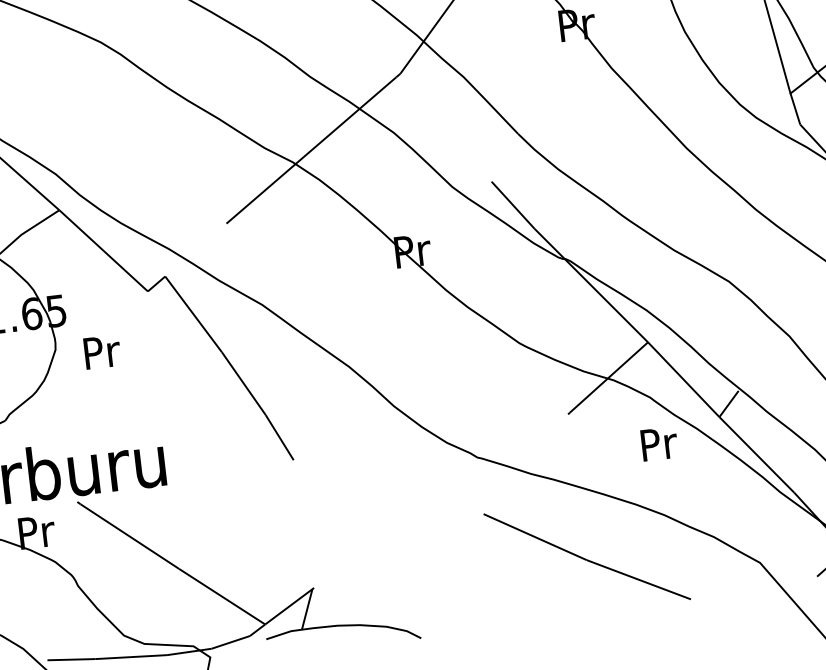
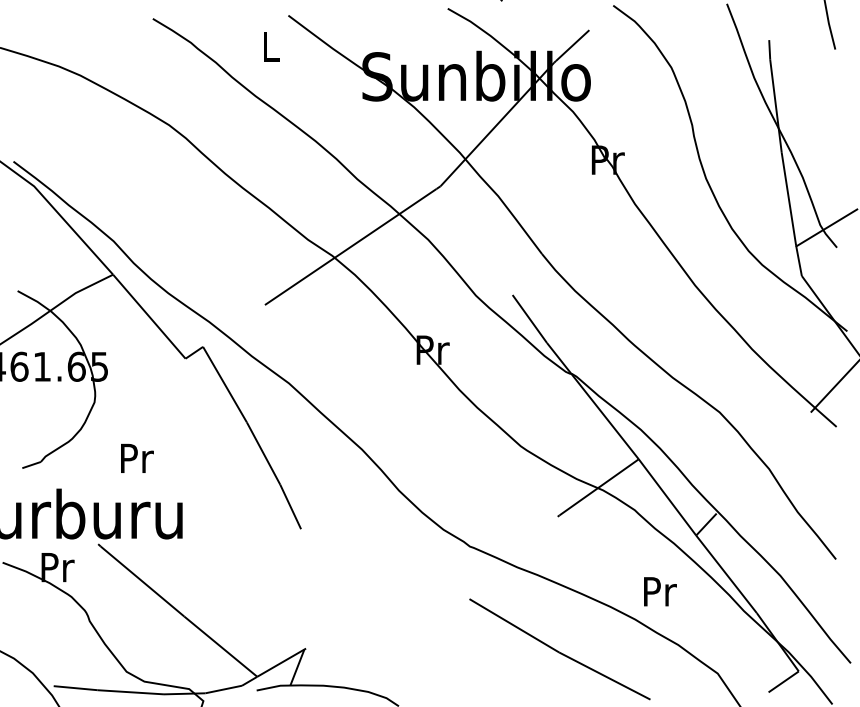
text: (102, 352) -> (137, 458), moved
text: (659, 443) -> (660, 591), moved

